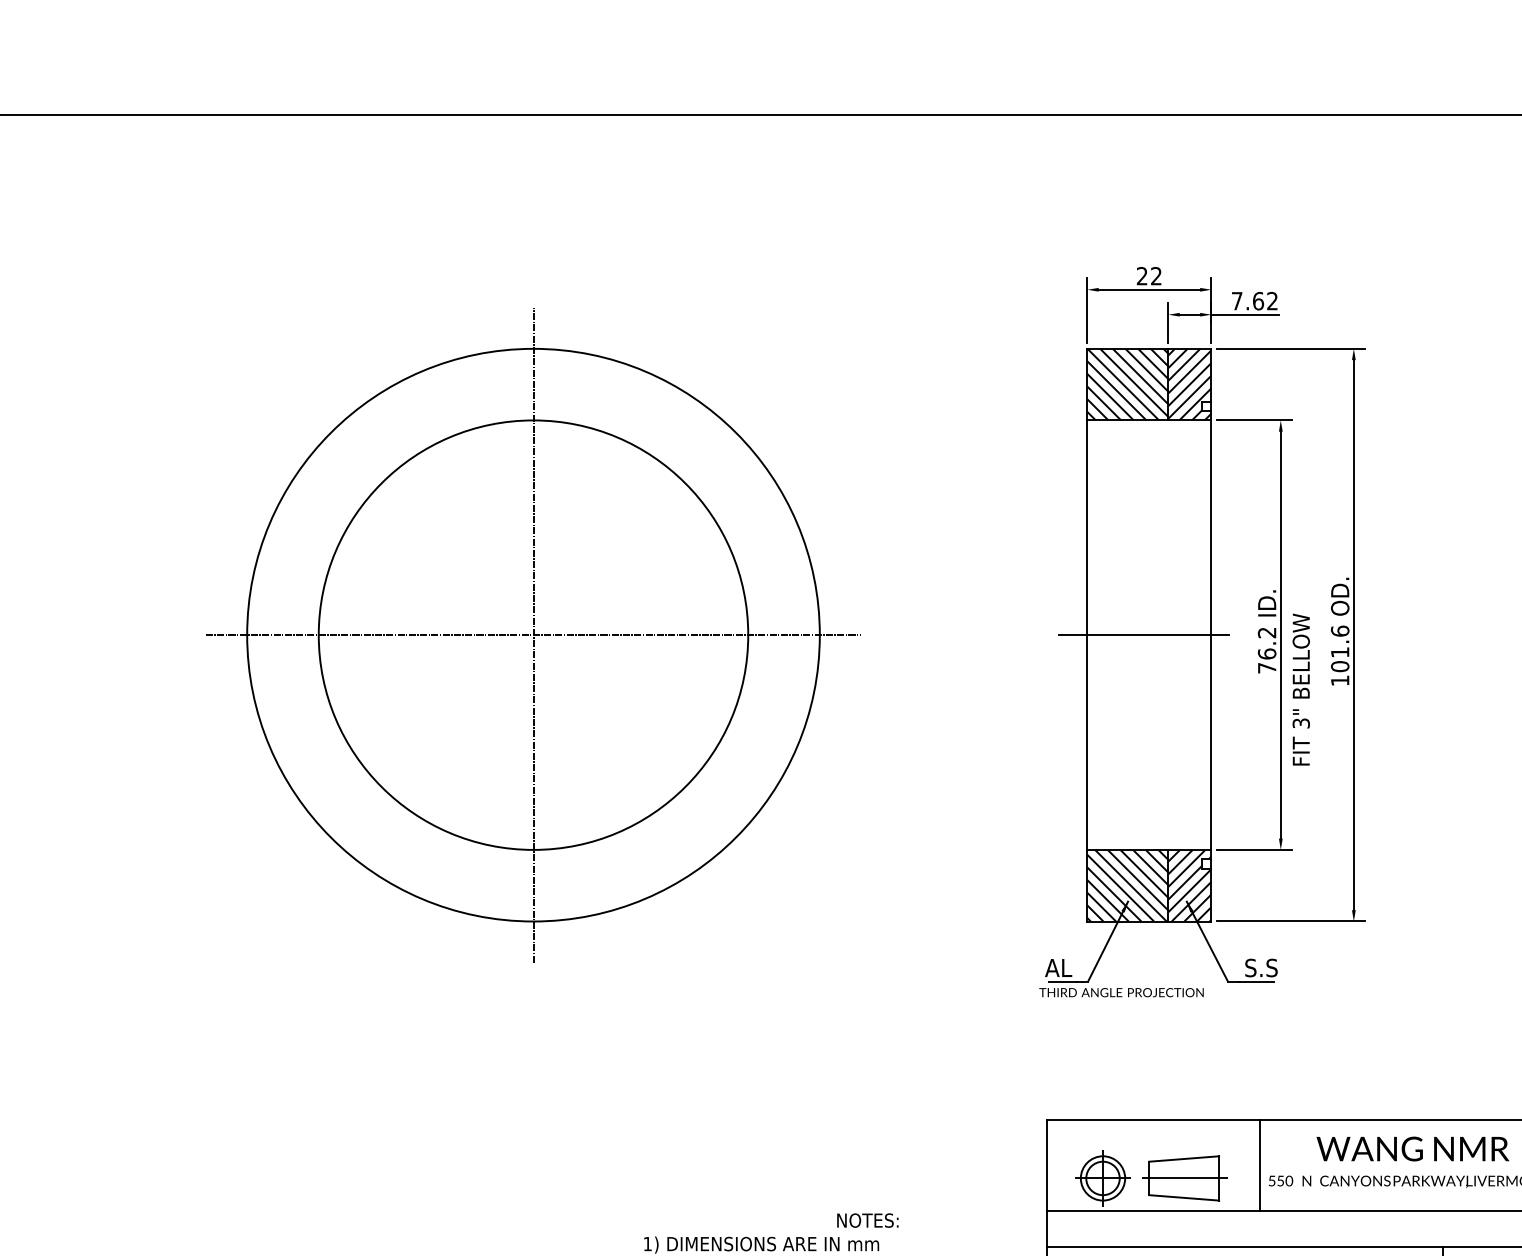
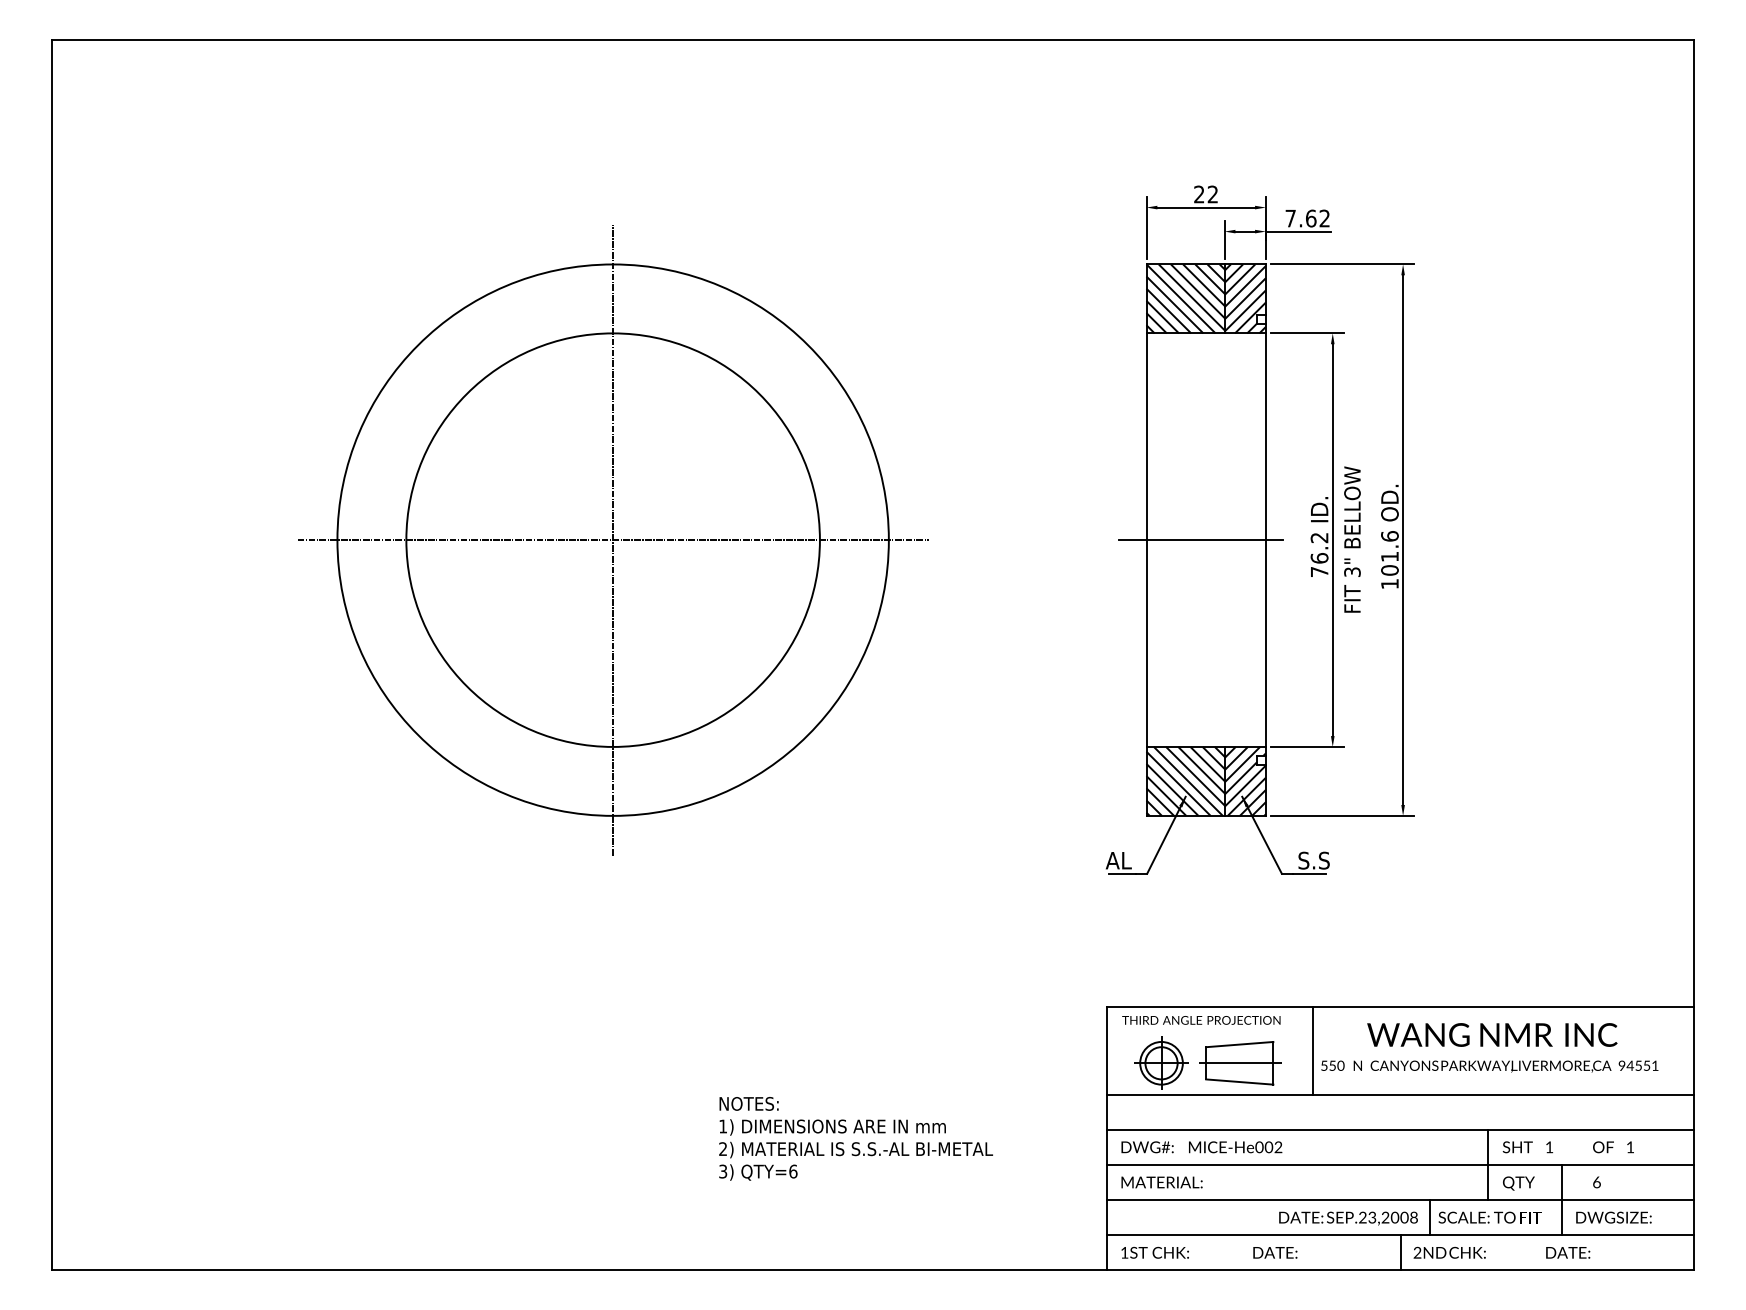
text: (1301, 689) -> (1352, 539), moved
text: (1121, 992) -> (1201, 1020), moved
text: (867, 1220) -> (748, 1103), moved

